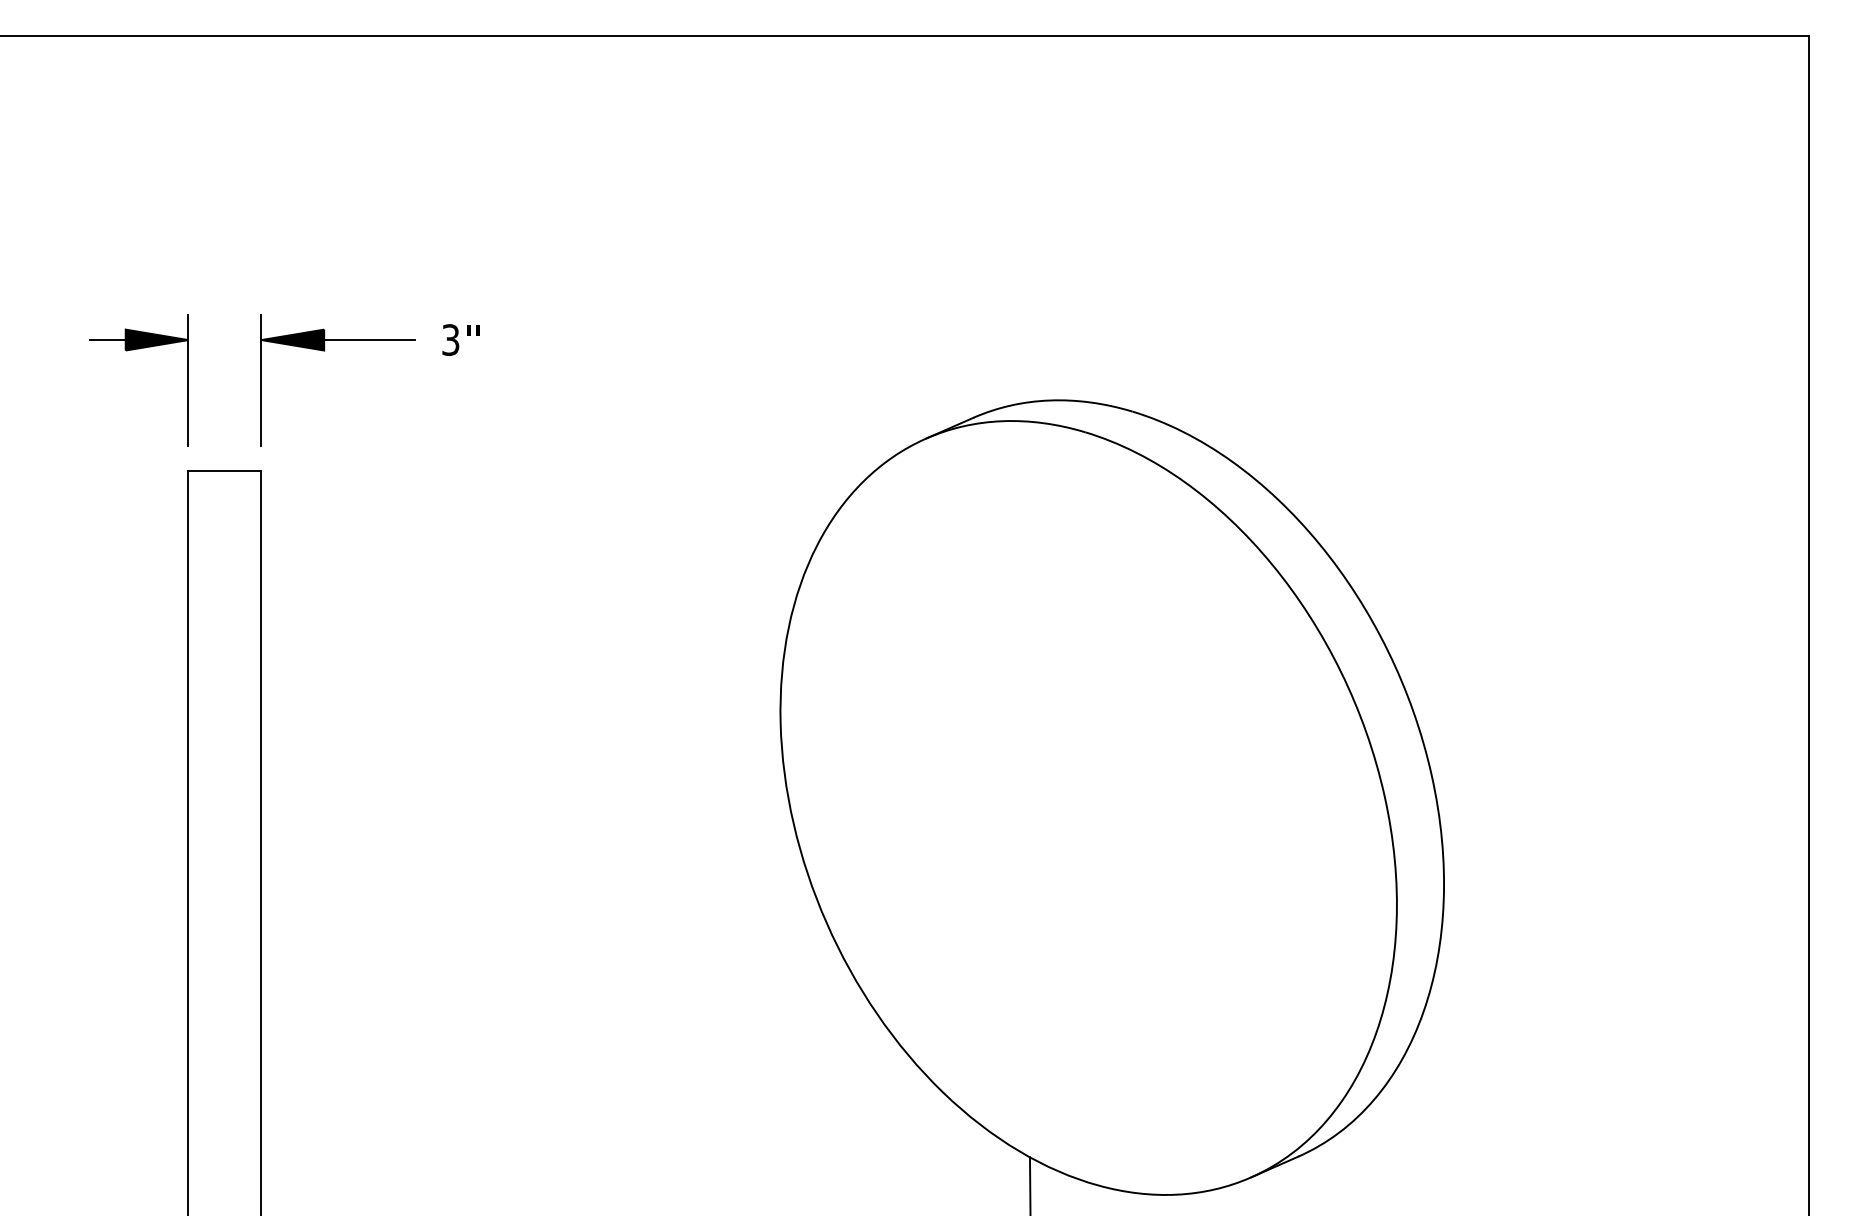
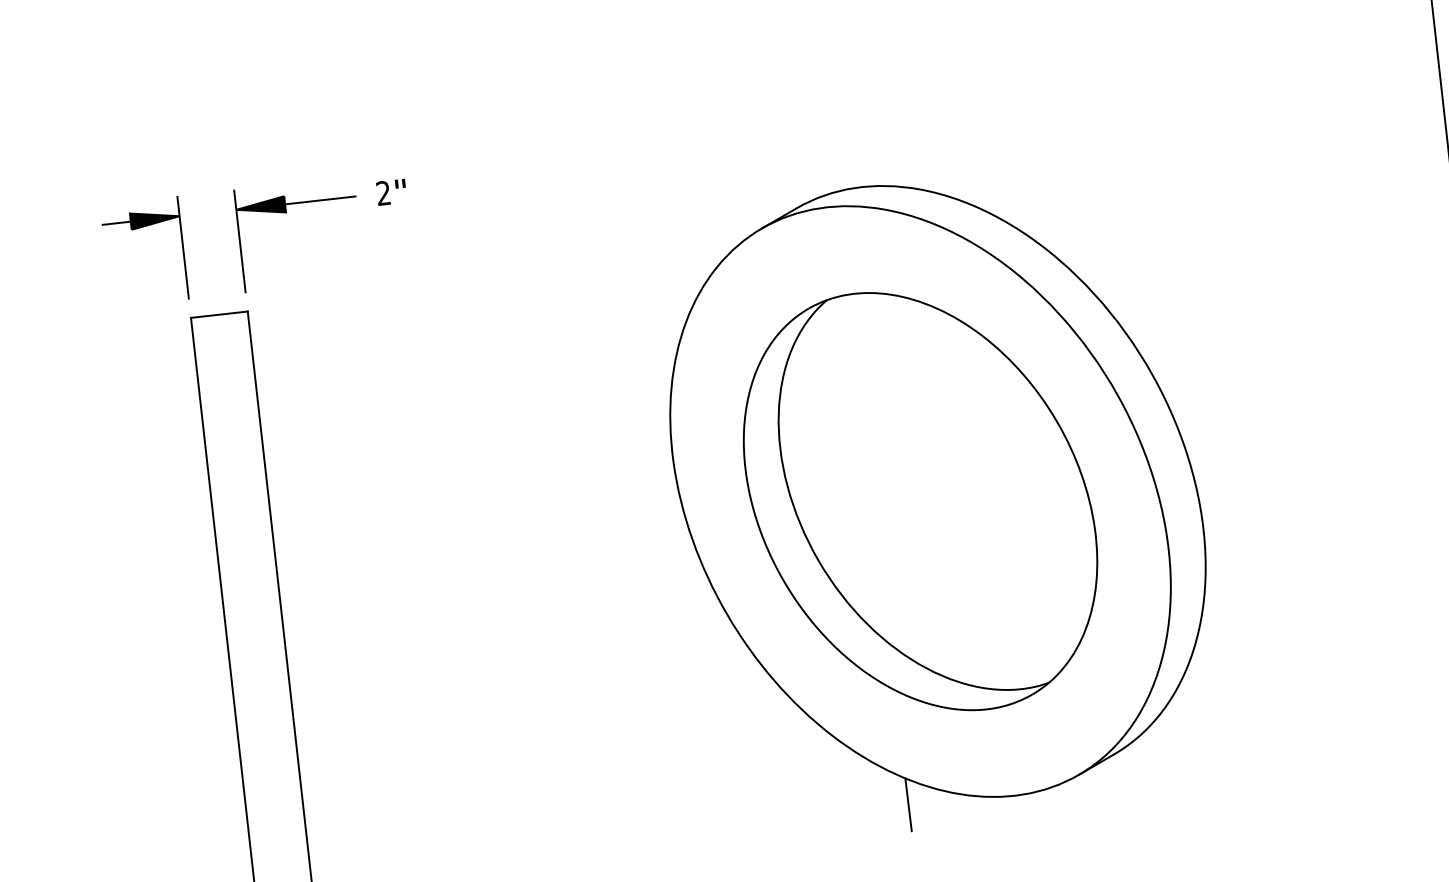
text: (450, 339) -> (383, 192), 3 -> 2
part: (1088, 807) -> (920, 501), added

